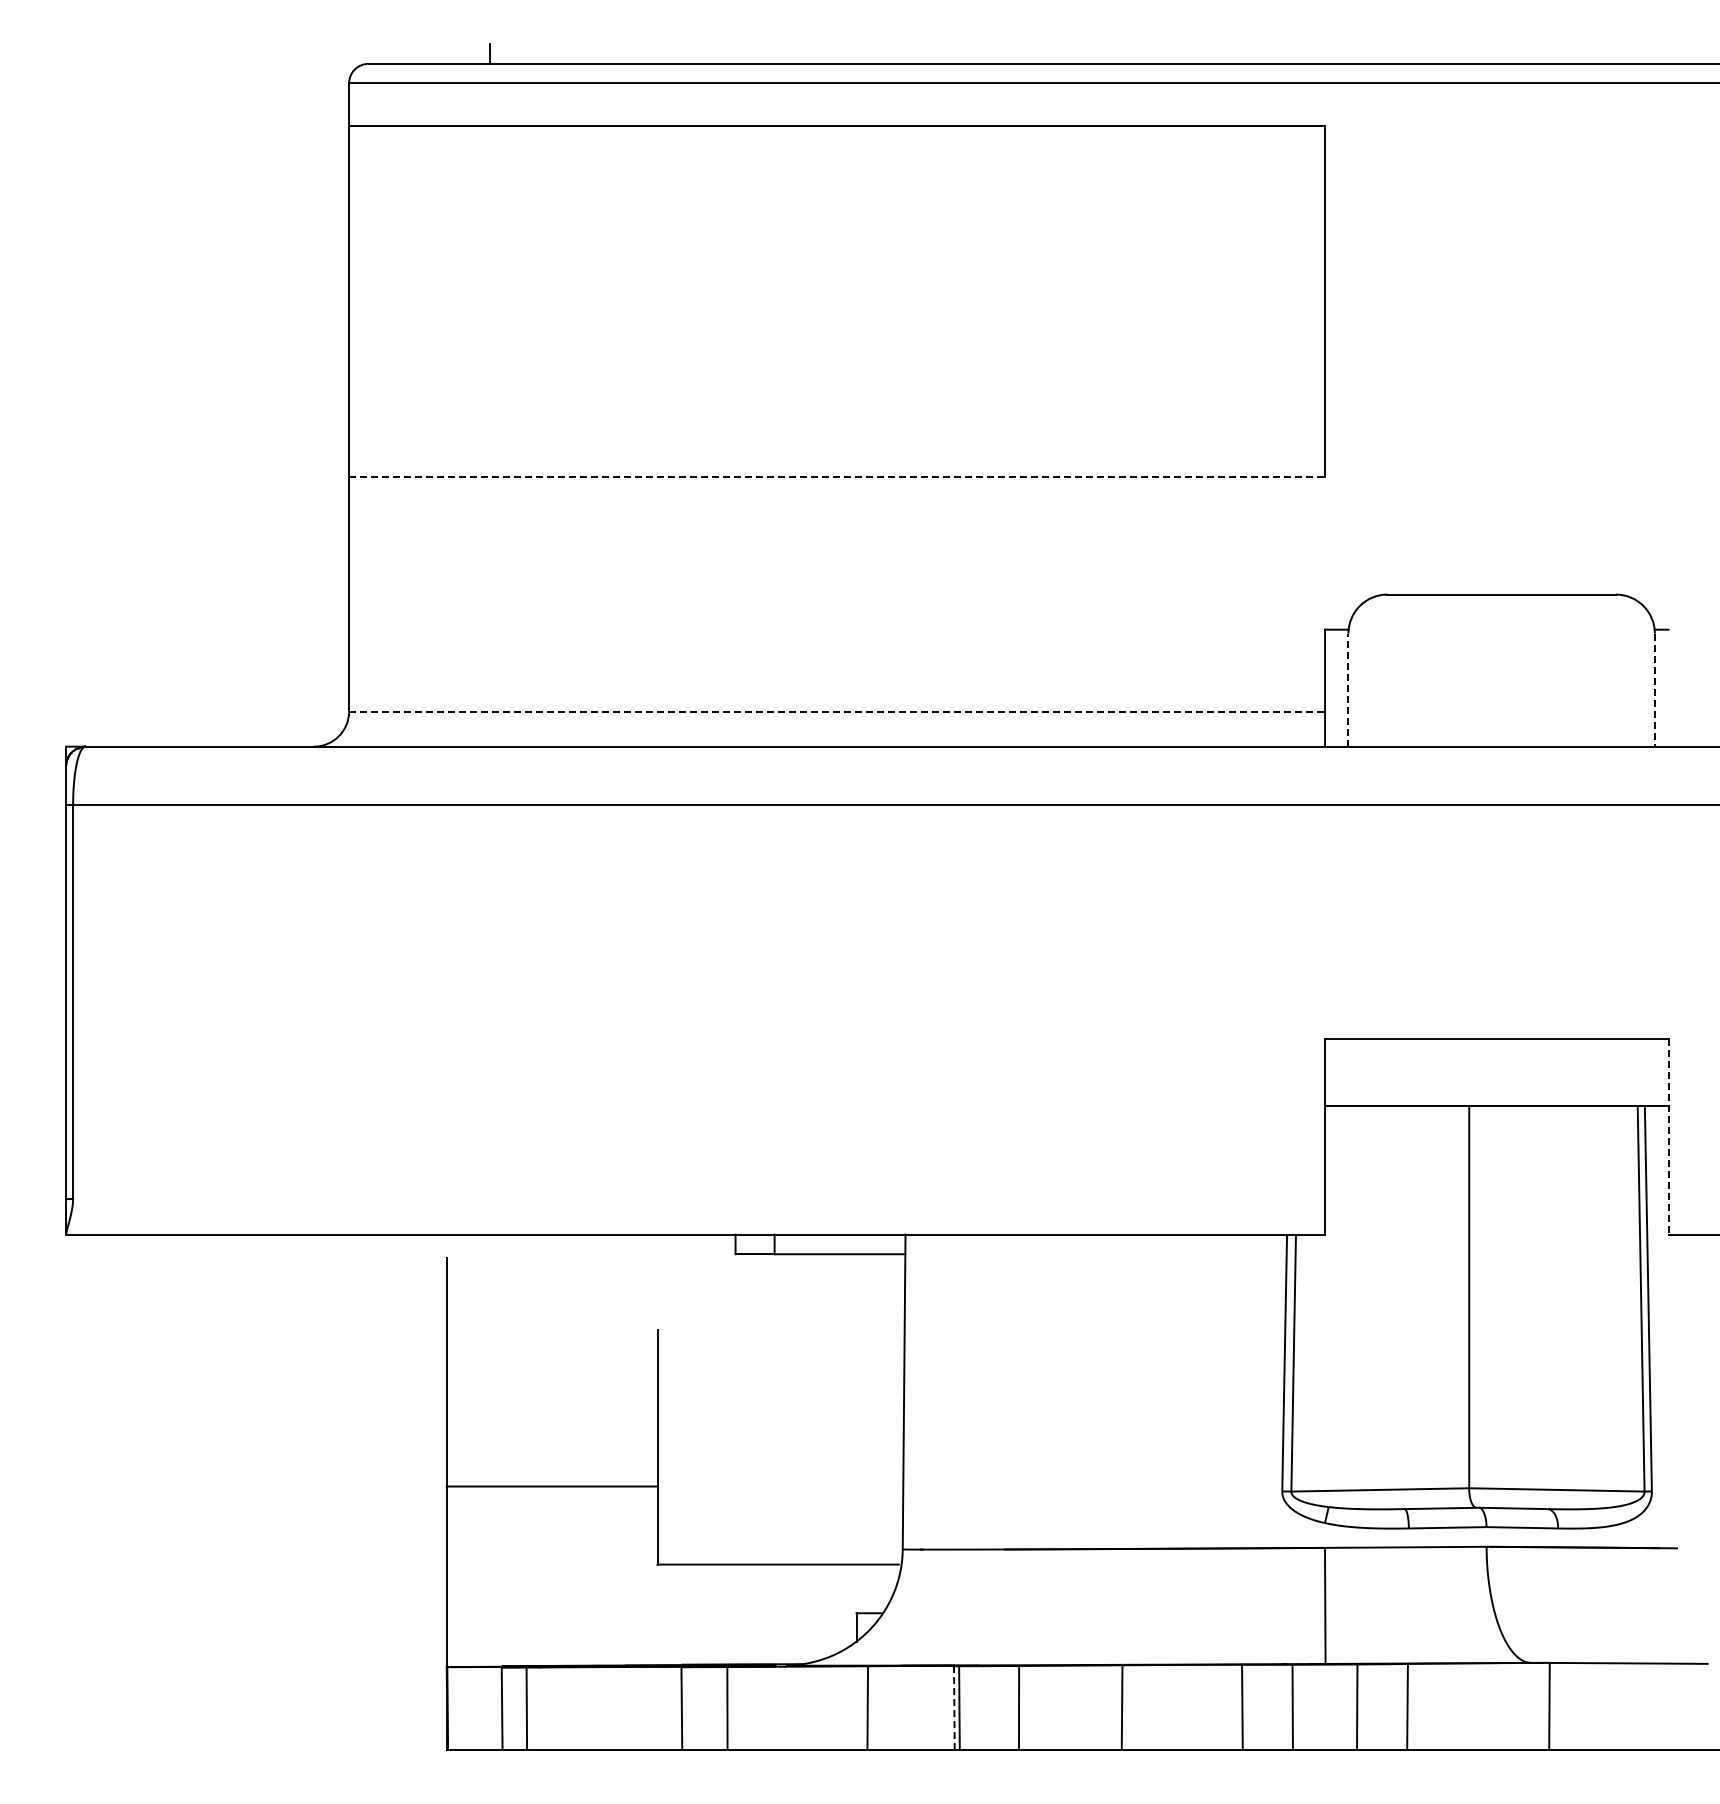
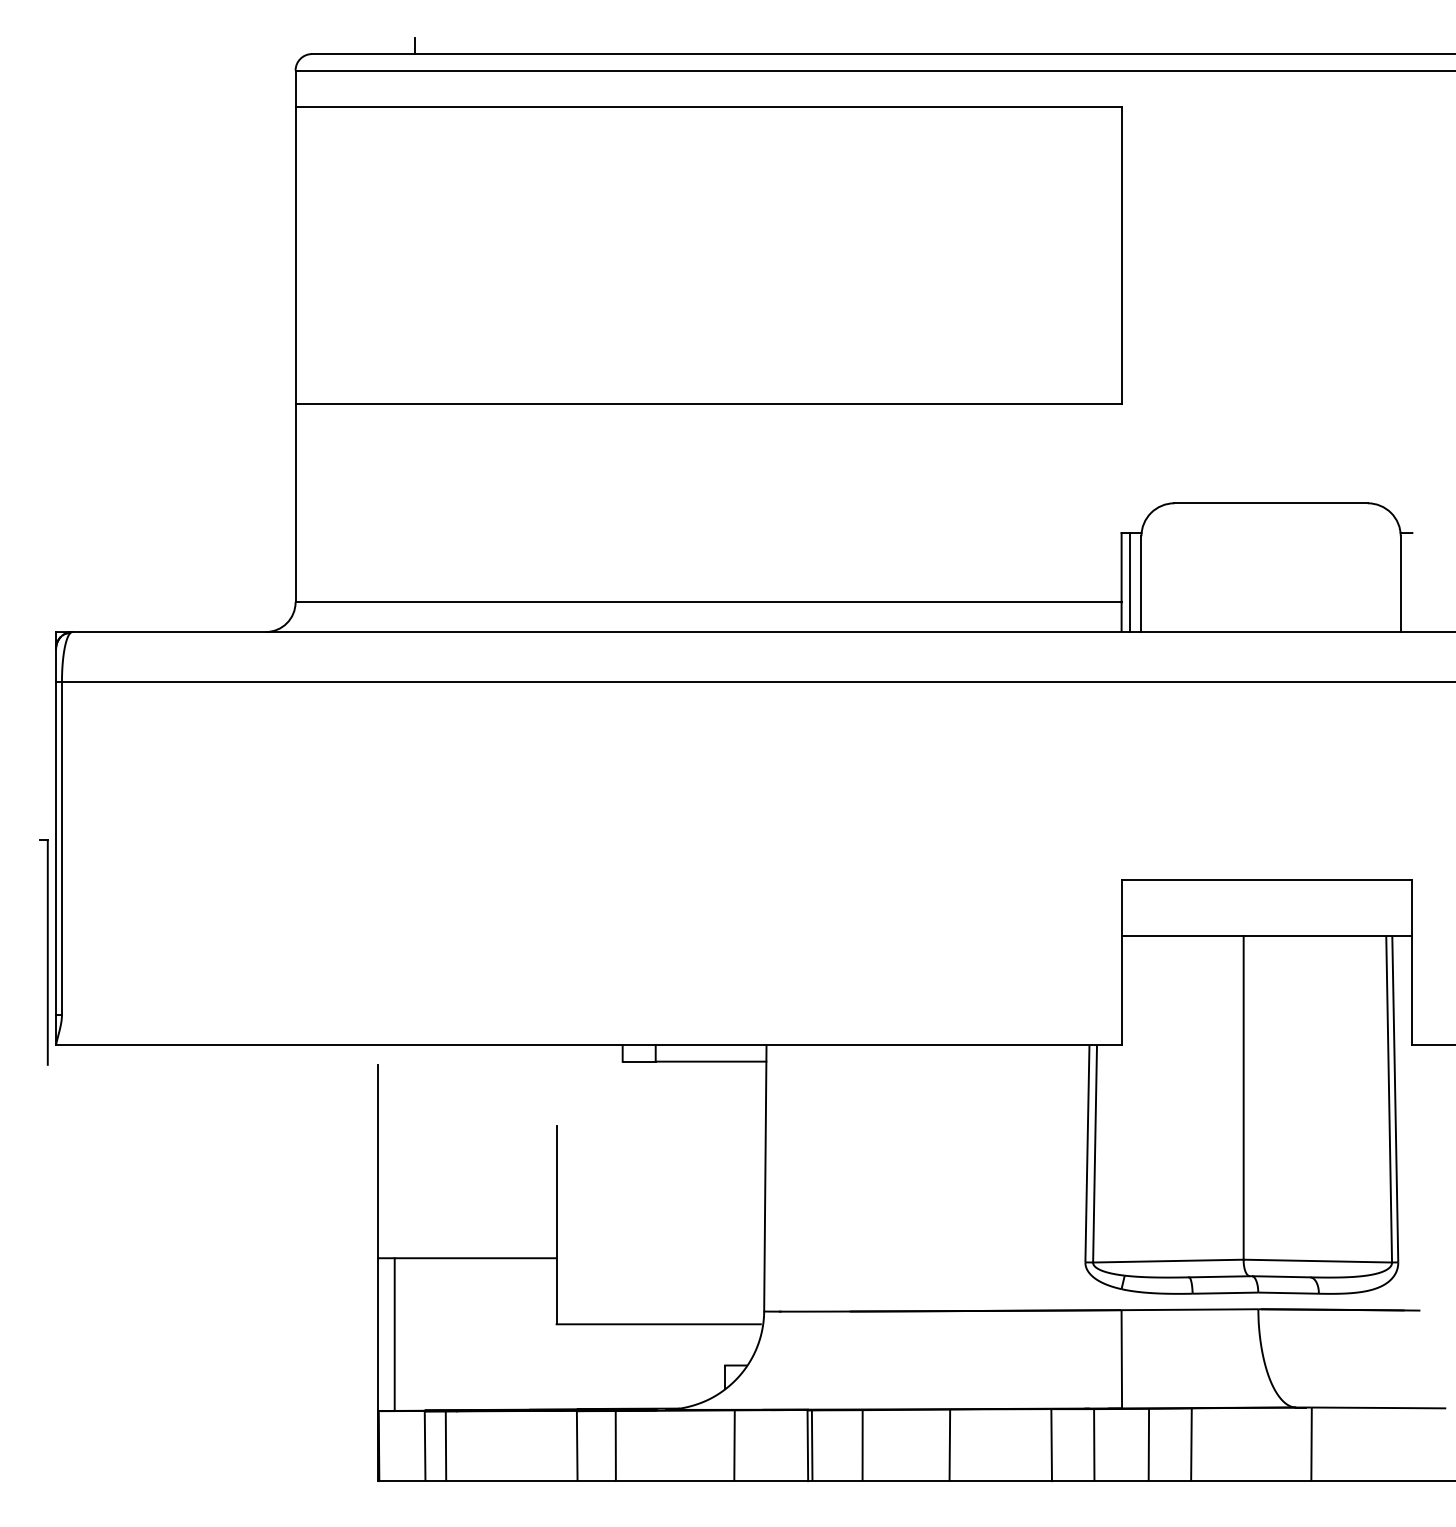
line: (837, 477) -> (708, 404), dashed -> solid
line: (1334, 687) -> (1129, 581), added
line: (1348, 690) -> (1141, 584), dashed -> solid
line: (1654, 690) -> (1400, 584), dashed -> solid
line: (837, 711) -> (708, 602), dashed -> solid
part: (51, 1124) -> (43, 951), added
line: (1668, 1137) -> (1412, 962), dashed -> solid
line: (466, 1576) -> (394, 1334), added
line: (954, 1707) -> (807, 1445), dashed -> solid

